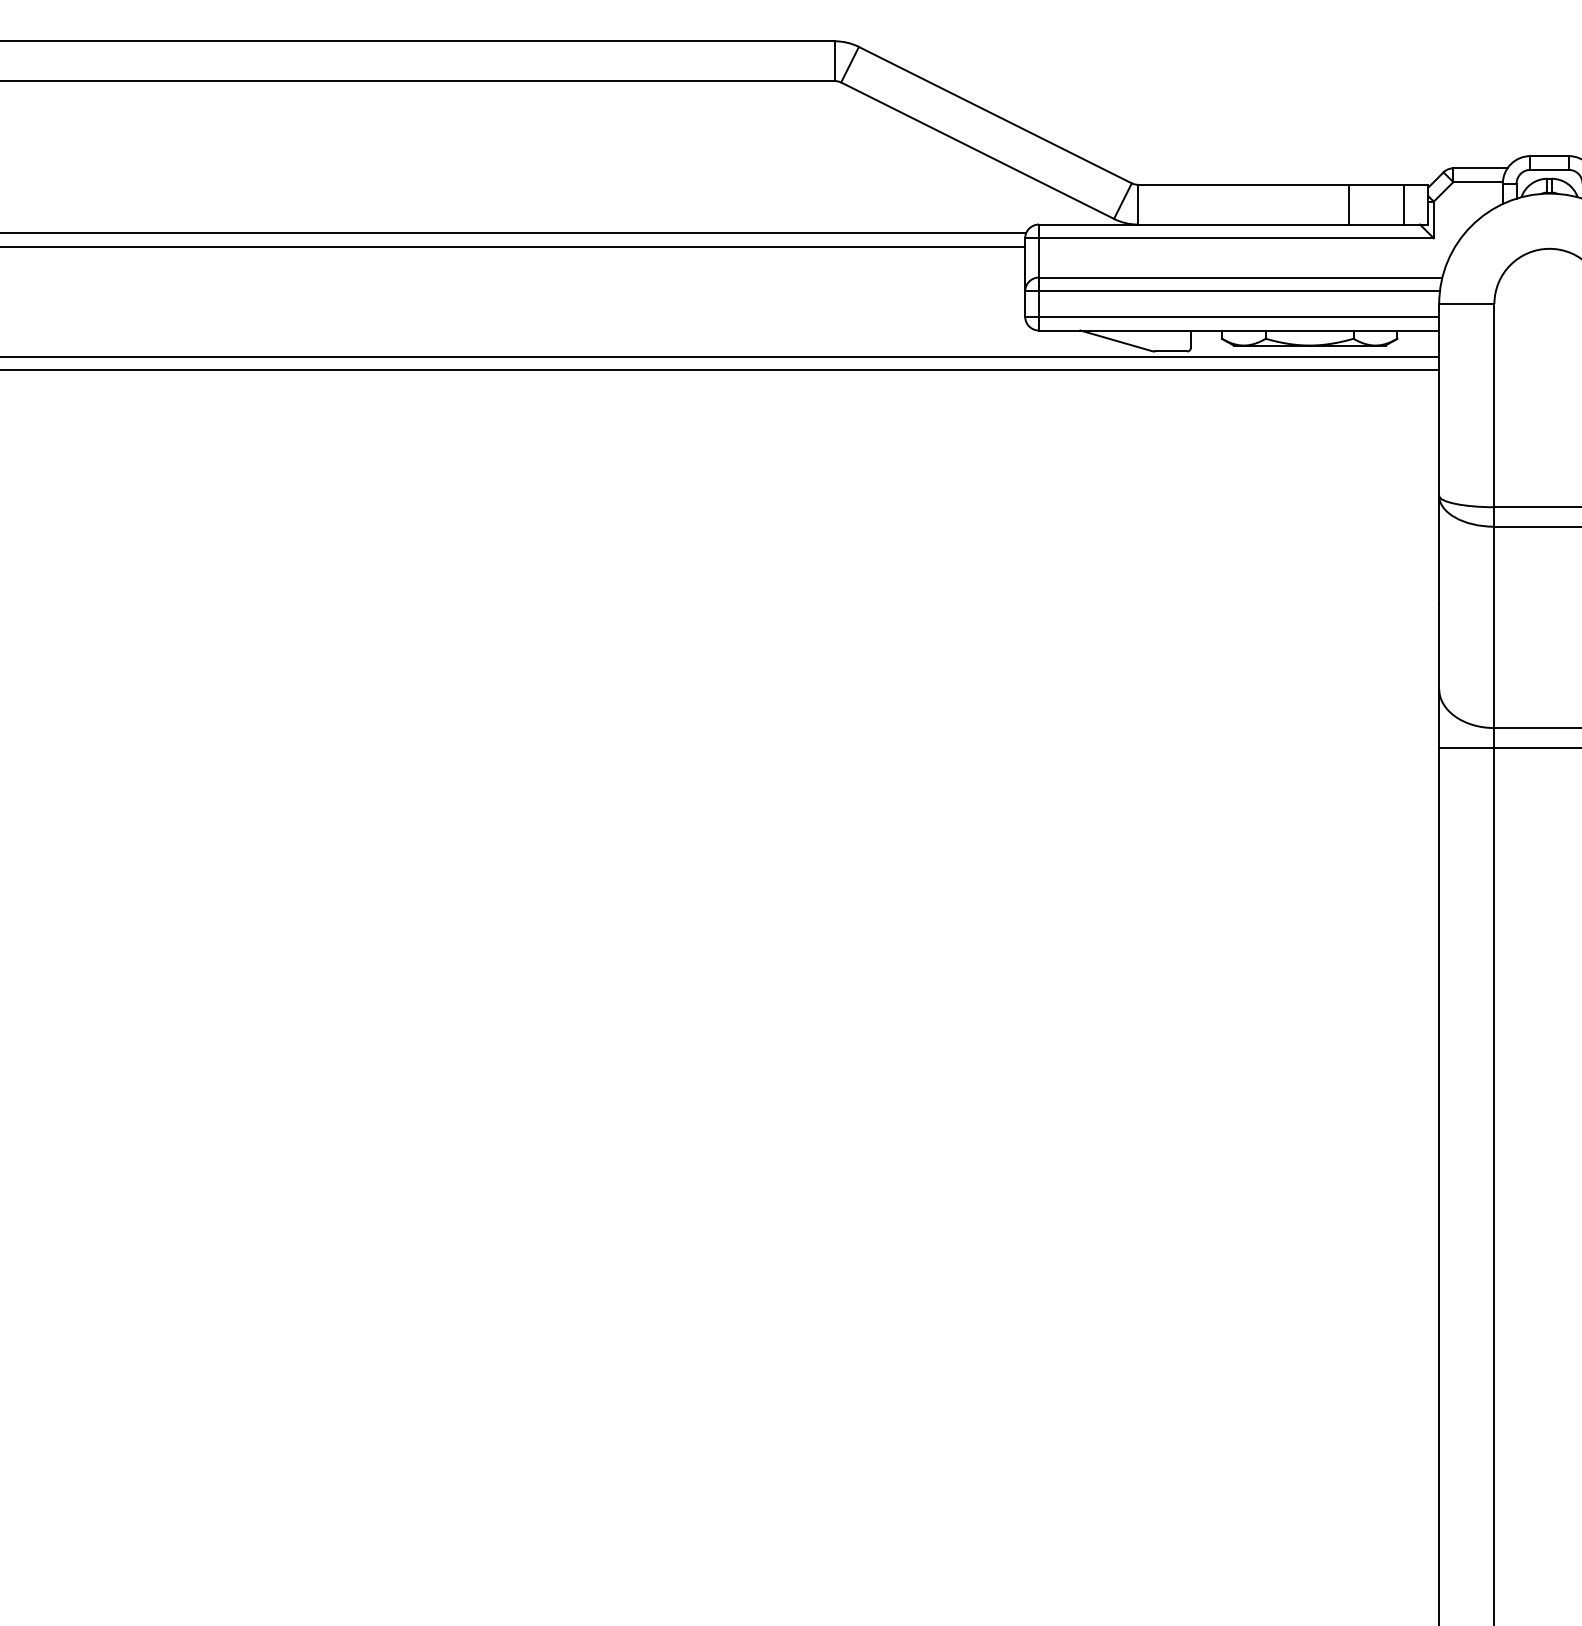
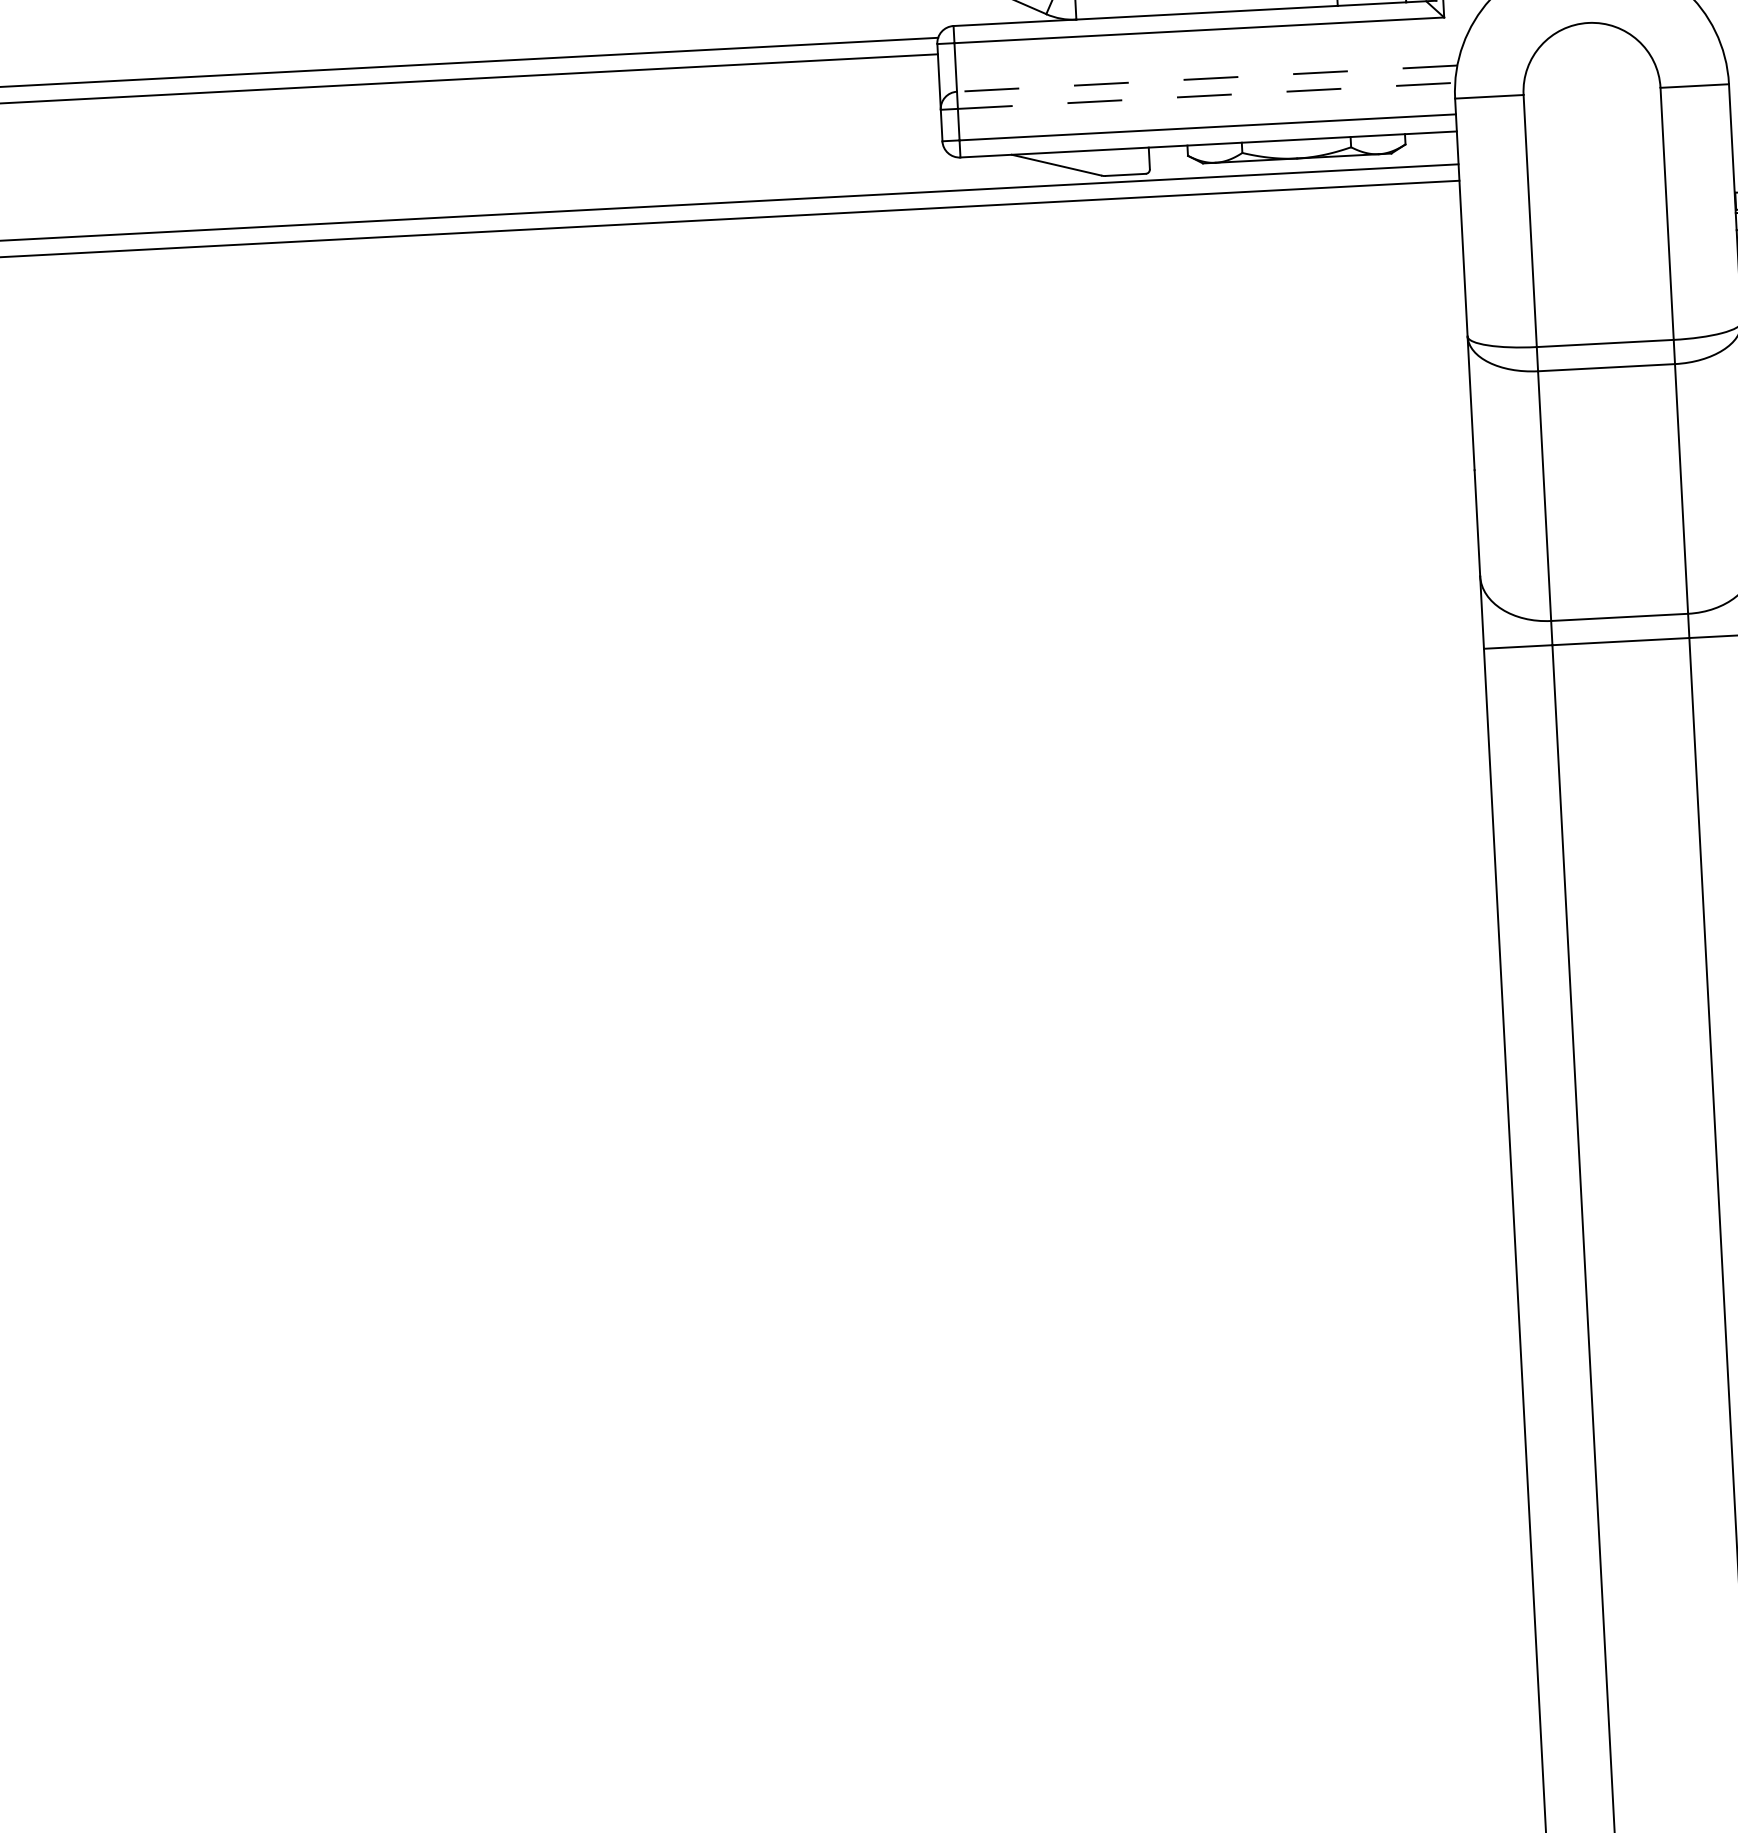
line: (1240, 277) -> (1206, 78), solid -> dashed
line: (1239, 291) -> (1206, 96), solid -> dashed

